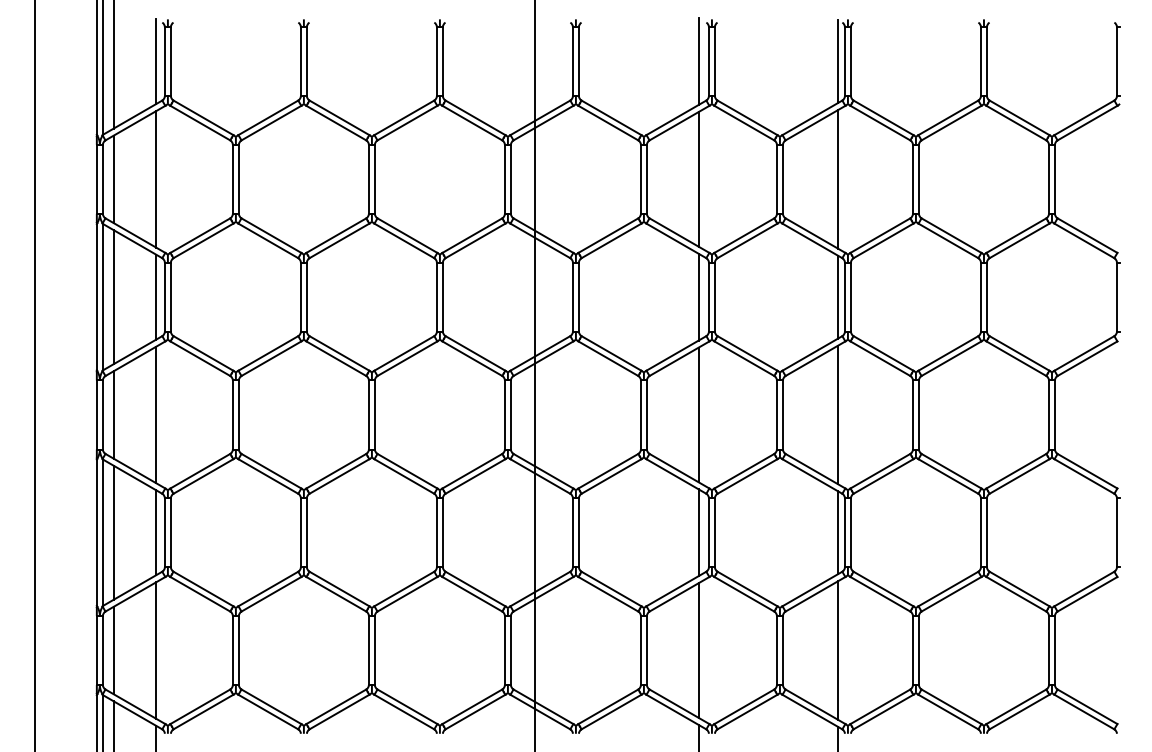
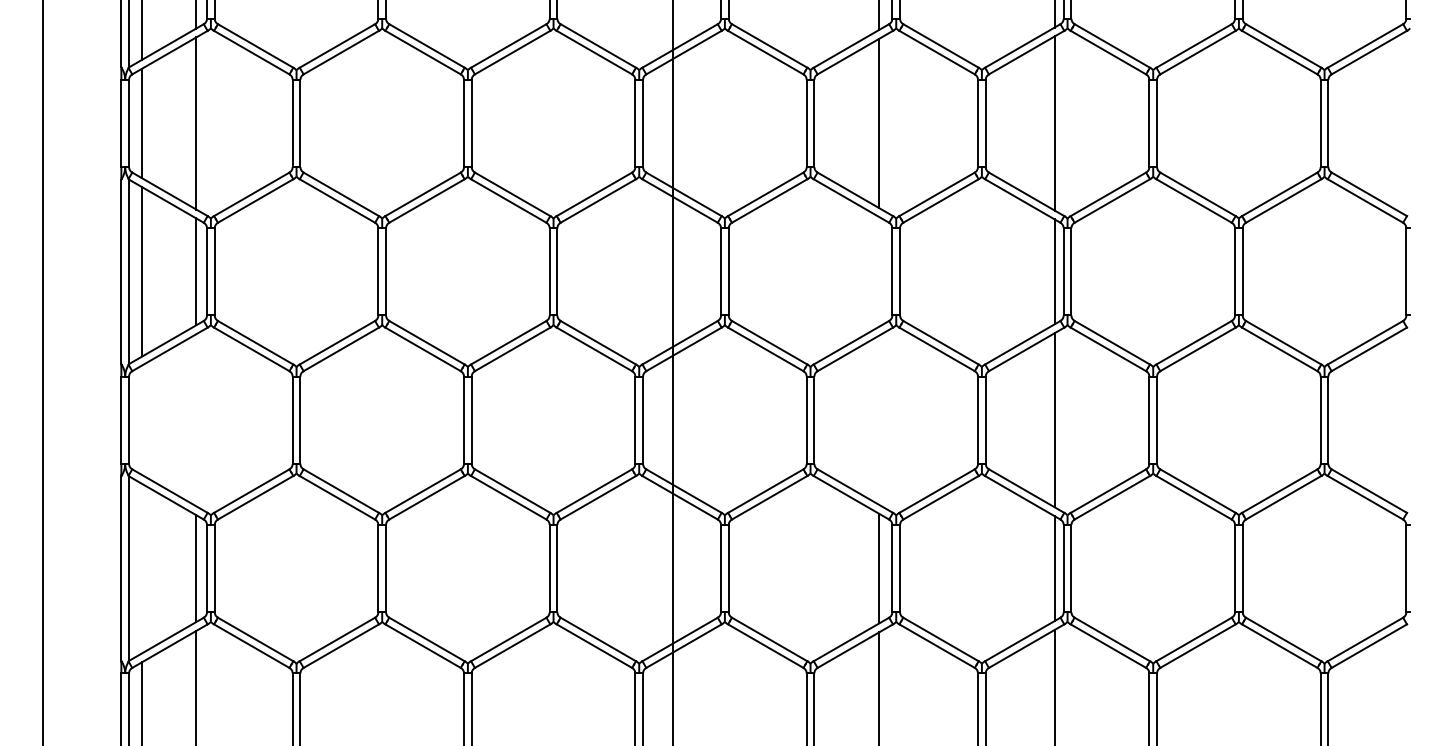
line: (698, 296) -> (879, 271), removed
line: (113, 414) -> (142, 419), removed
line: (156, 414) -> (196, 419), removed
line: (698, 414) -> (879, 419), removed
line: (113, 532) -> (142, 568), removed

